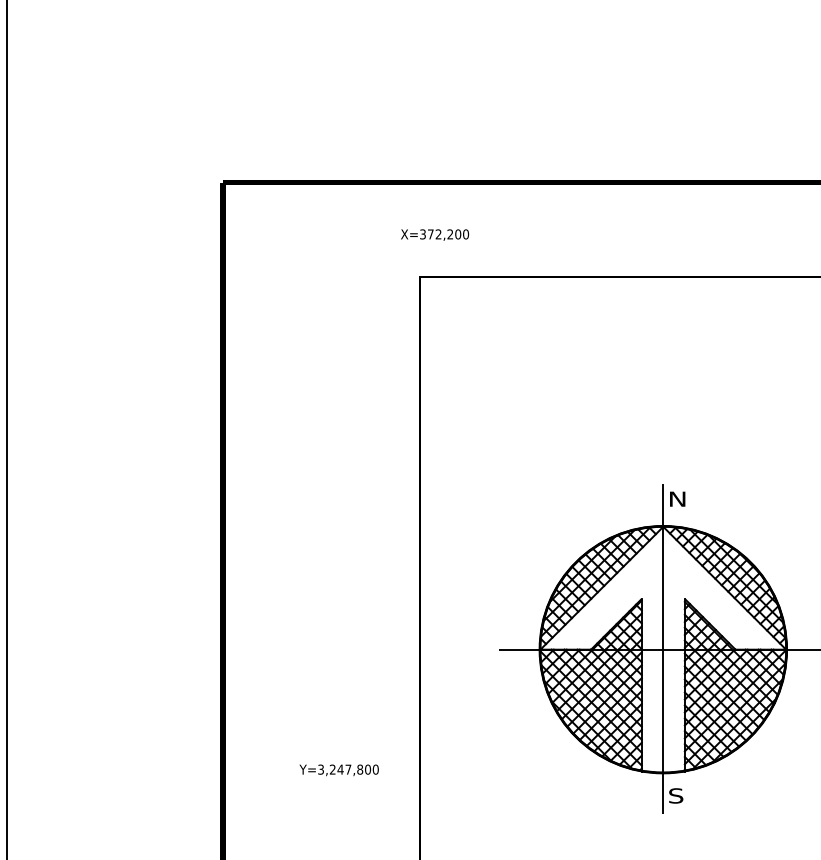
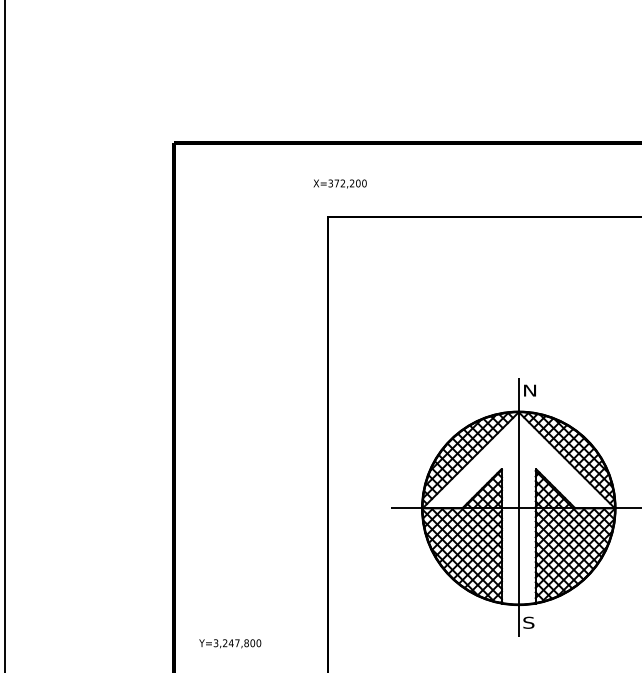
text: (339, 769) -> (230, 643), moved

